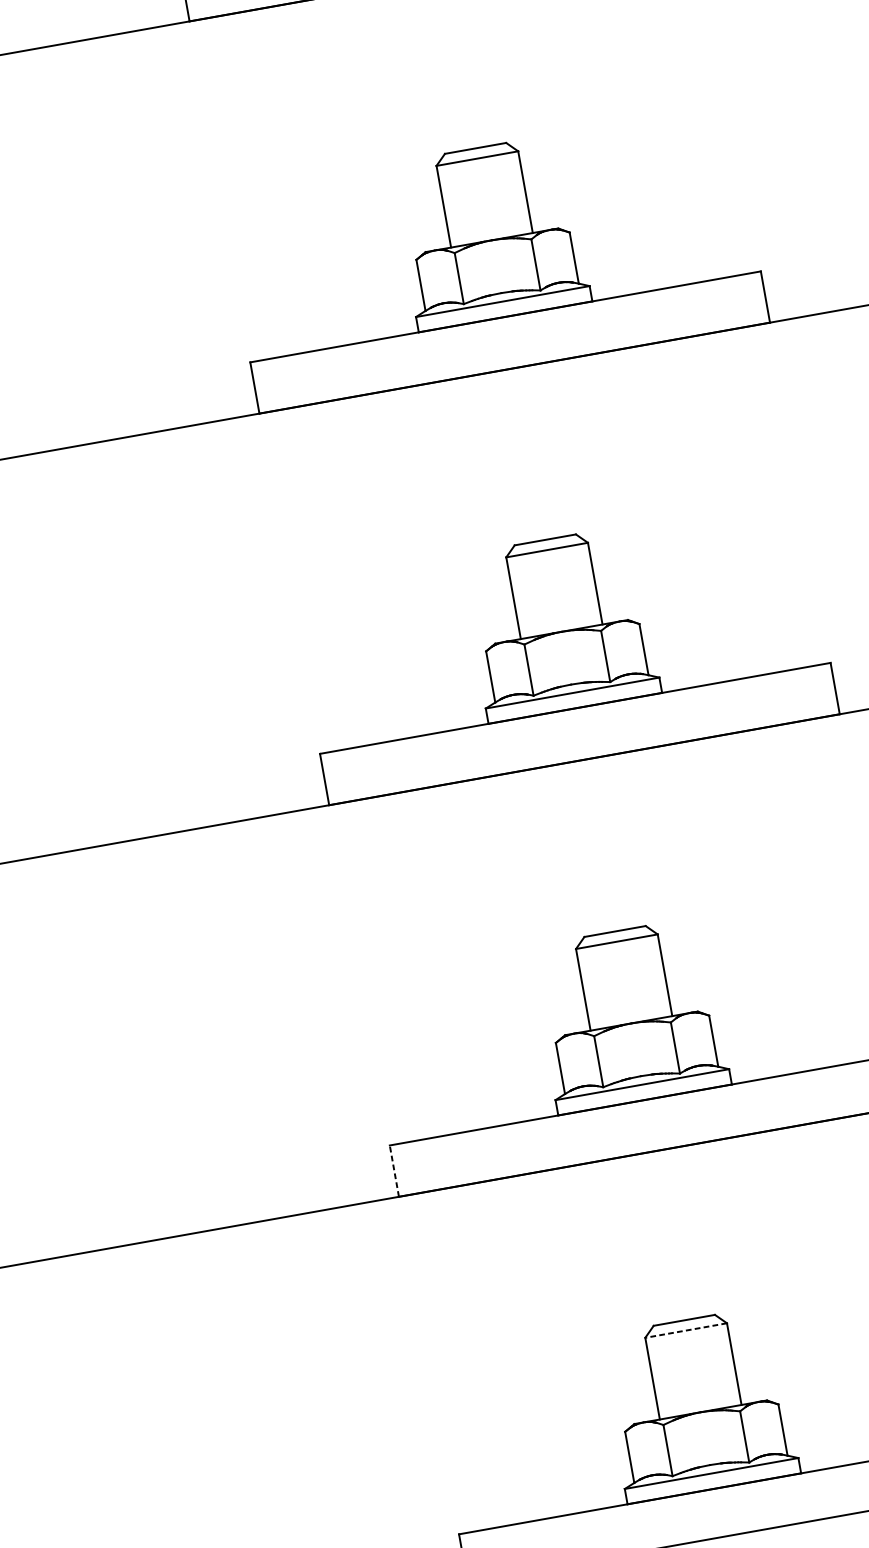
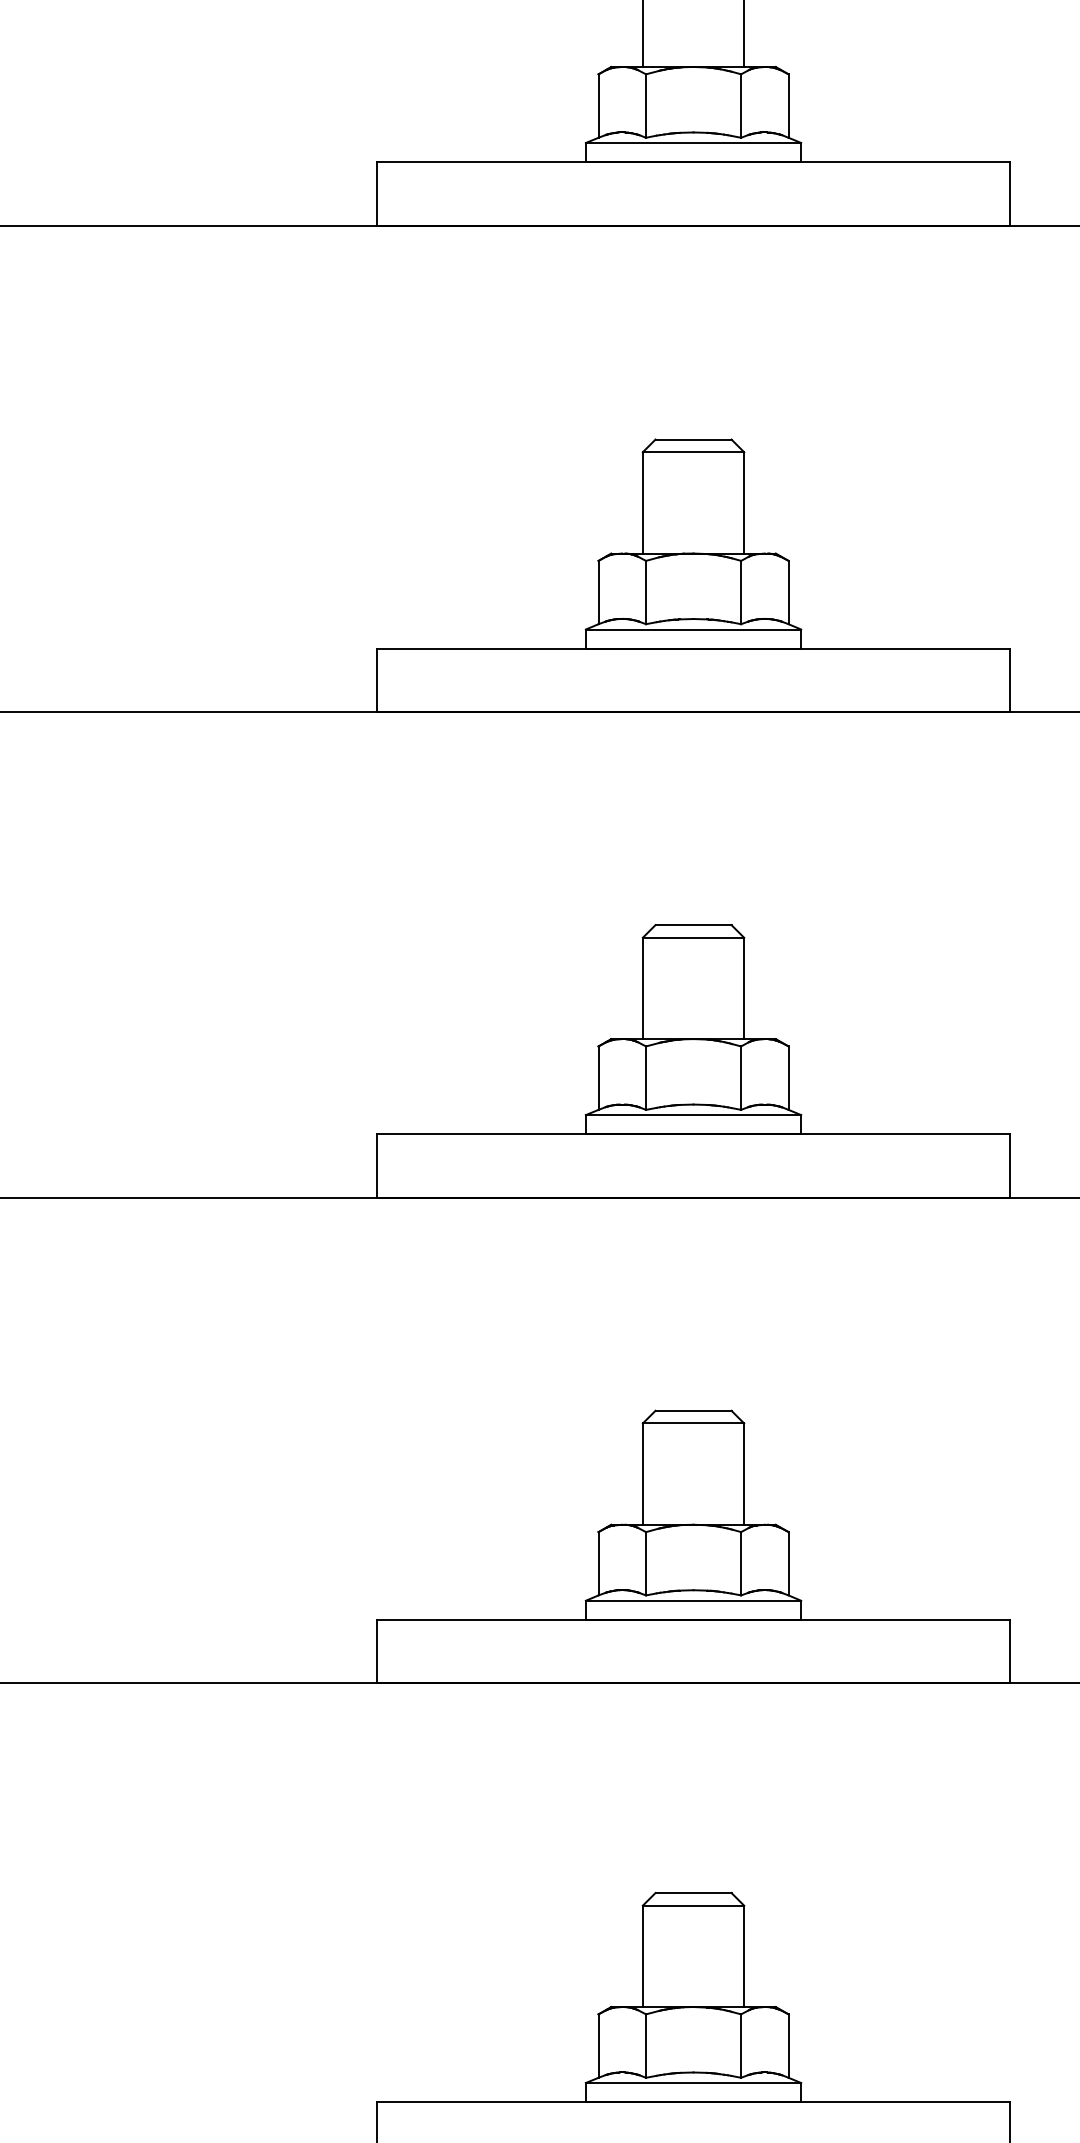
line: (394, 1171) -> (376, 1651), dashed -> solid
line: (686, 1330) -> (693, 1905), dashed -> solid

